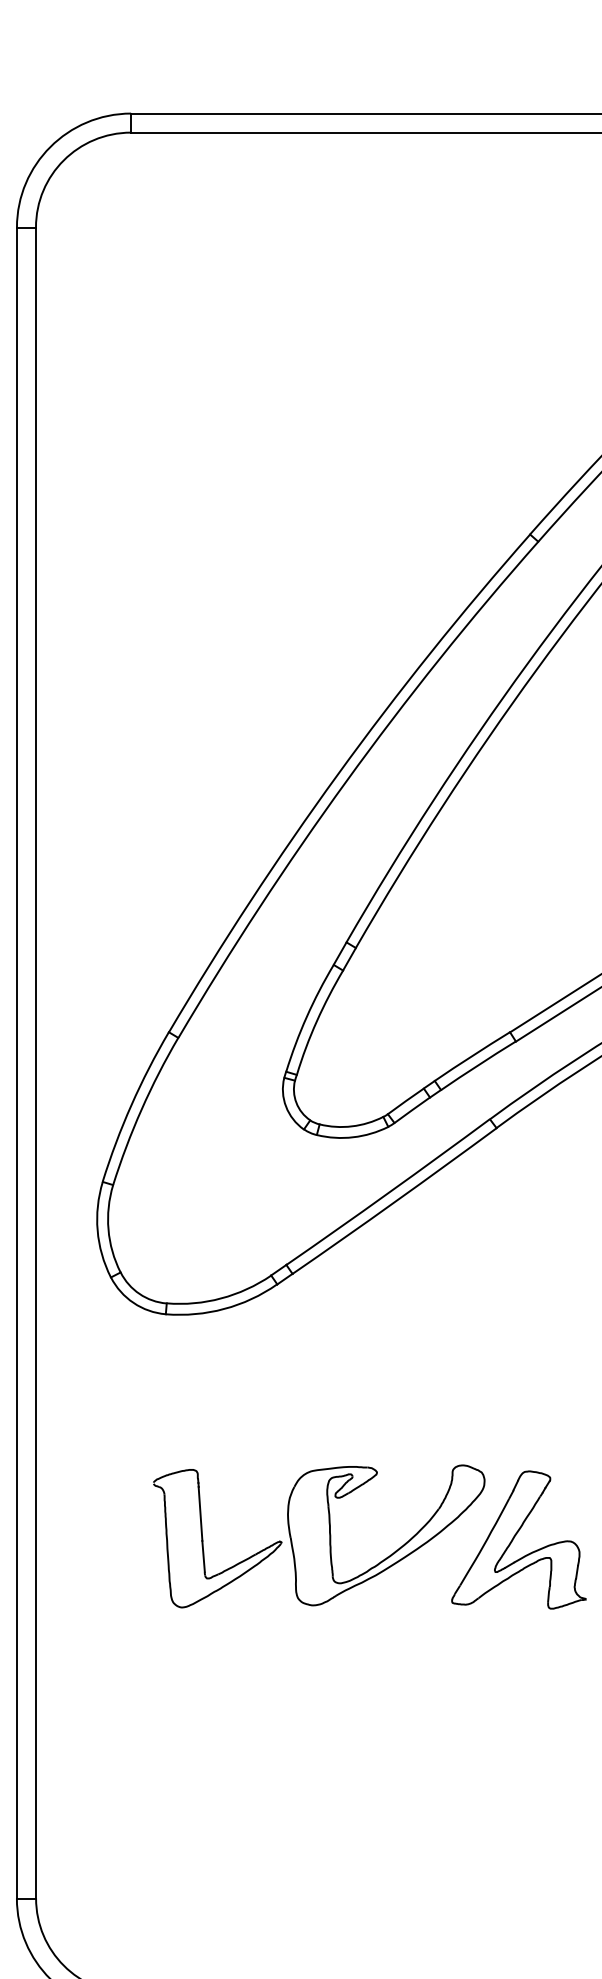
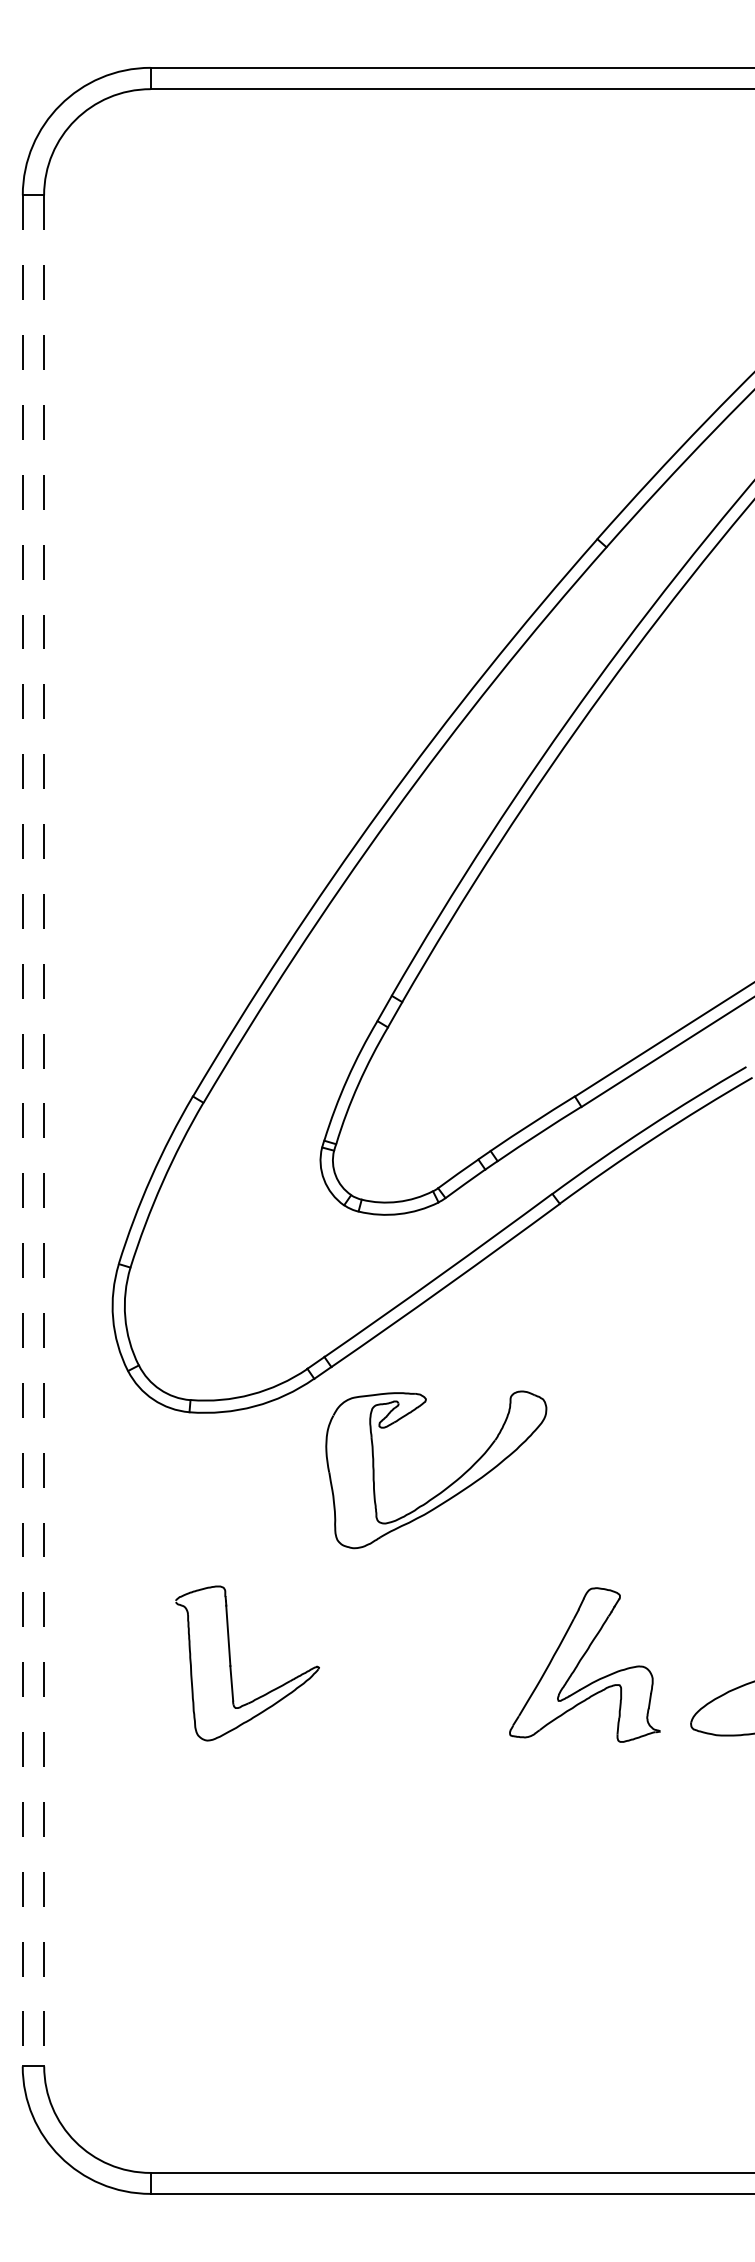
line: (16, 1063) -> (22, 1131), solid -> dashed
line: (36, 1063) -> (44, 1131), solid -> dashed
part: (397, 1549) -> (448, 1485), moved

